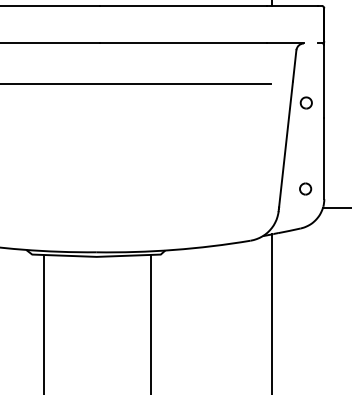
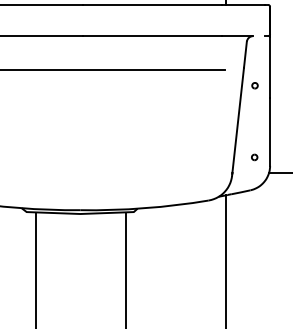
part: (305, 102) -> (254, 85), size x0.6
part: (305, 188) -> (254, 156), size x0.6

